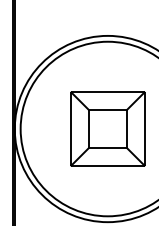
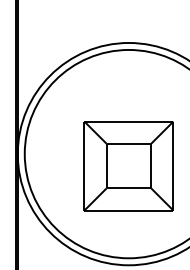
part: (107, 128) -> (128, 165), moved

